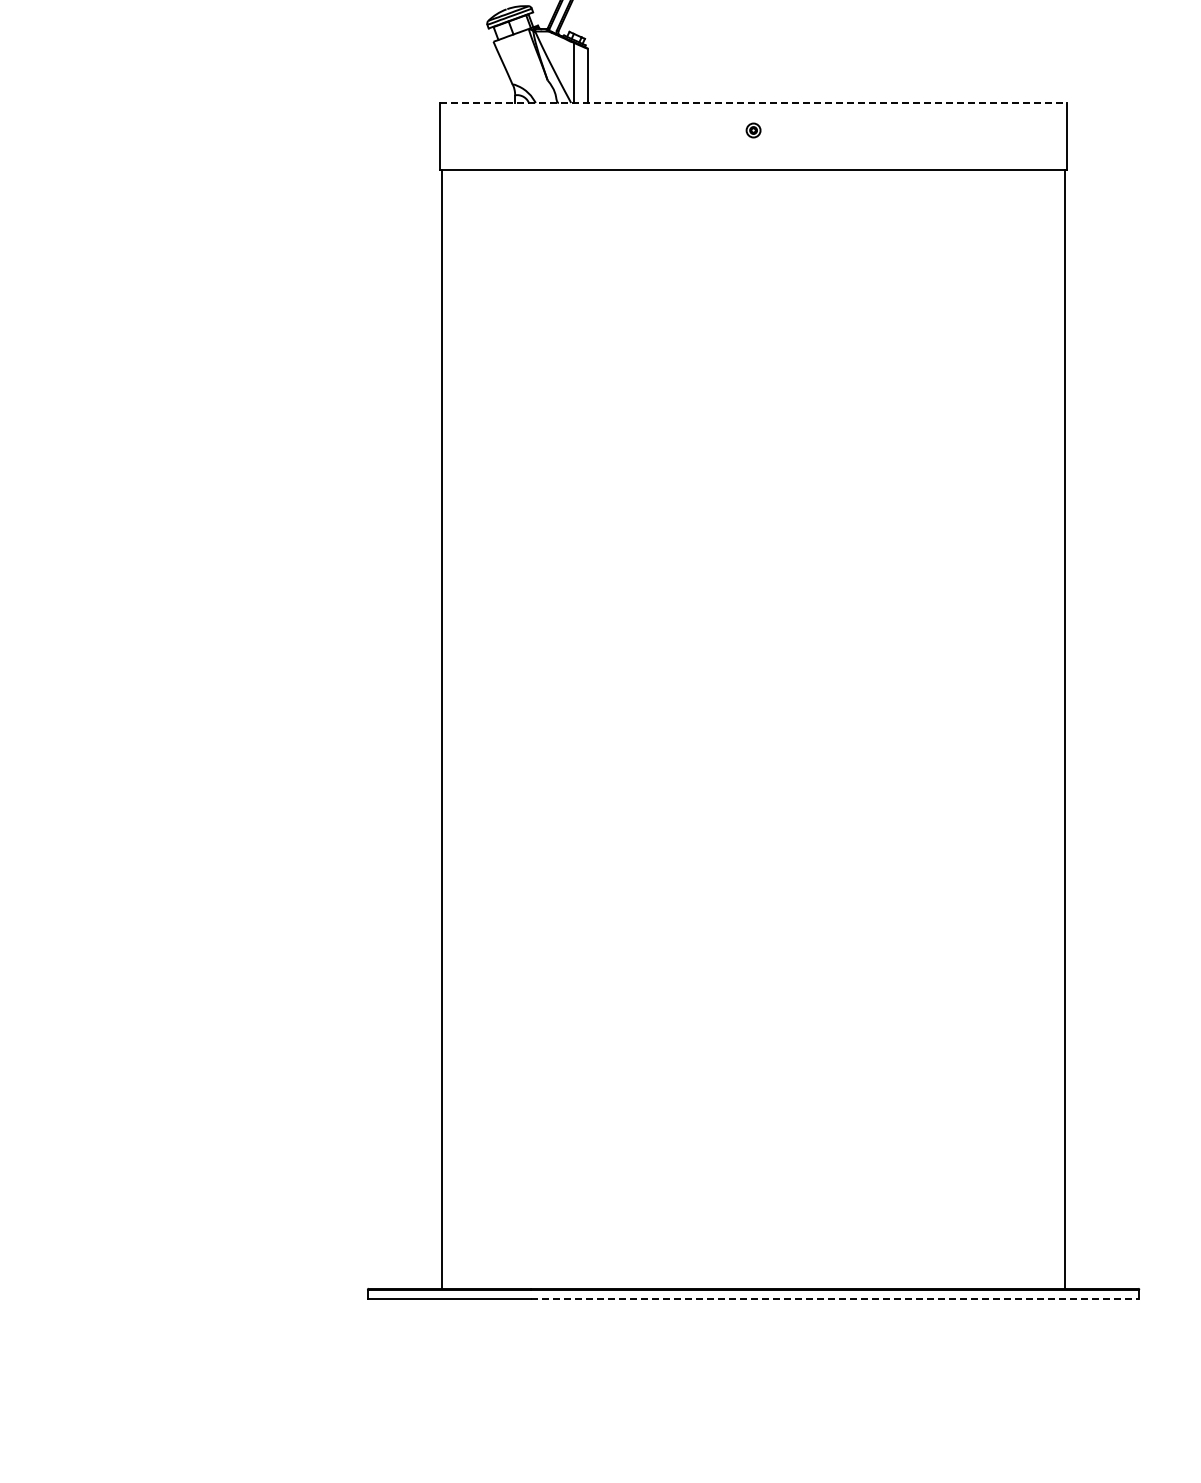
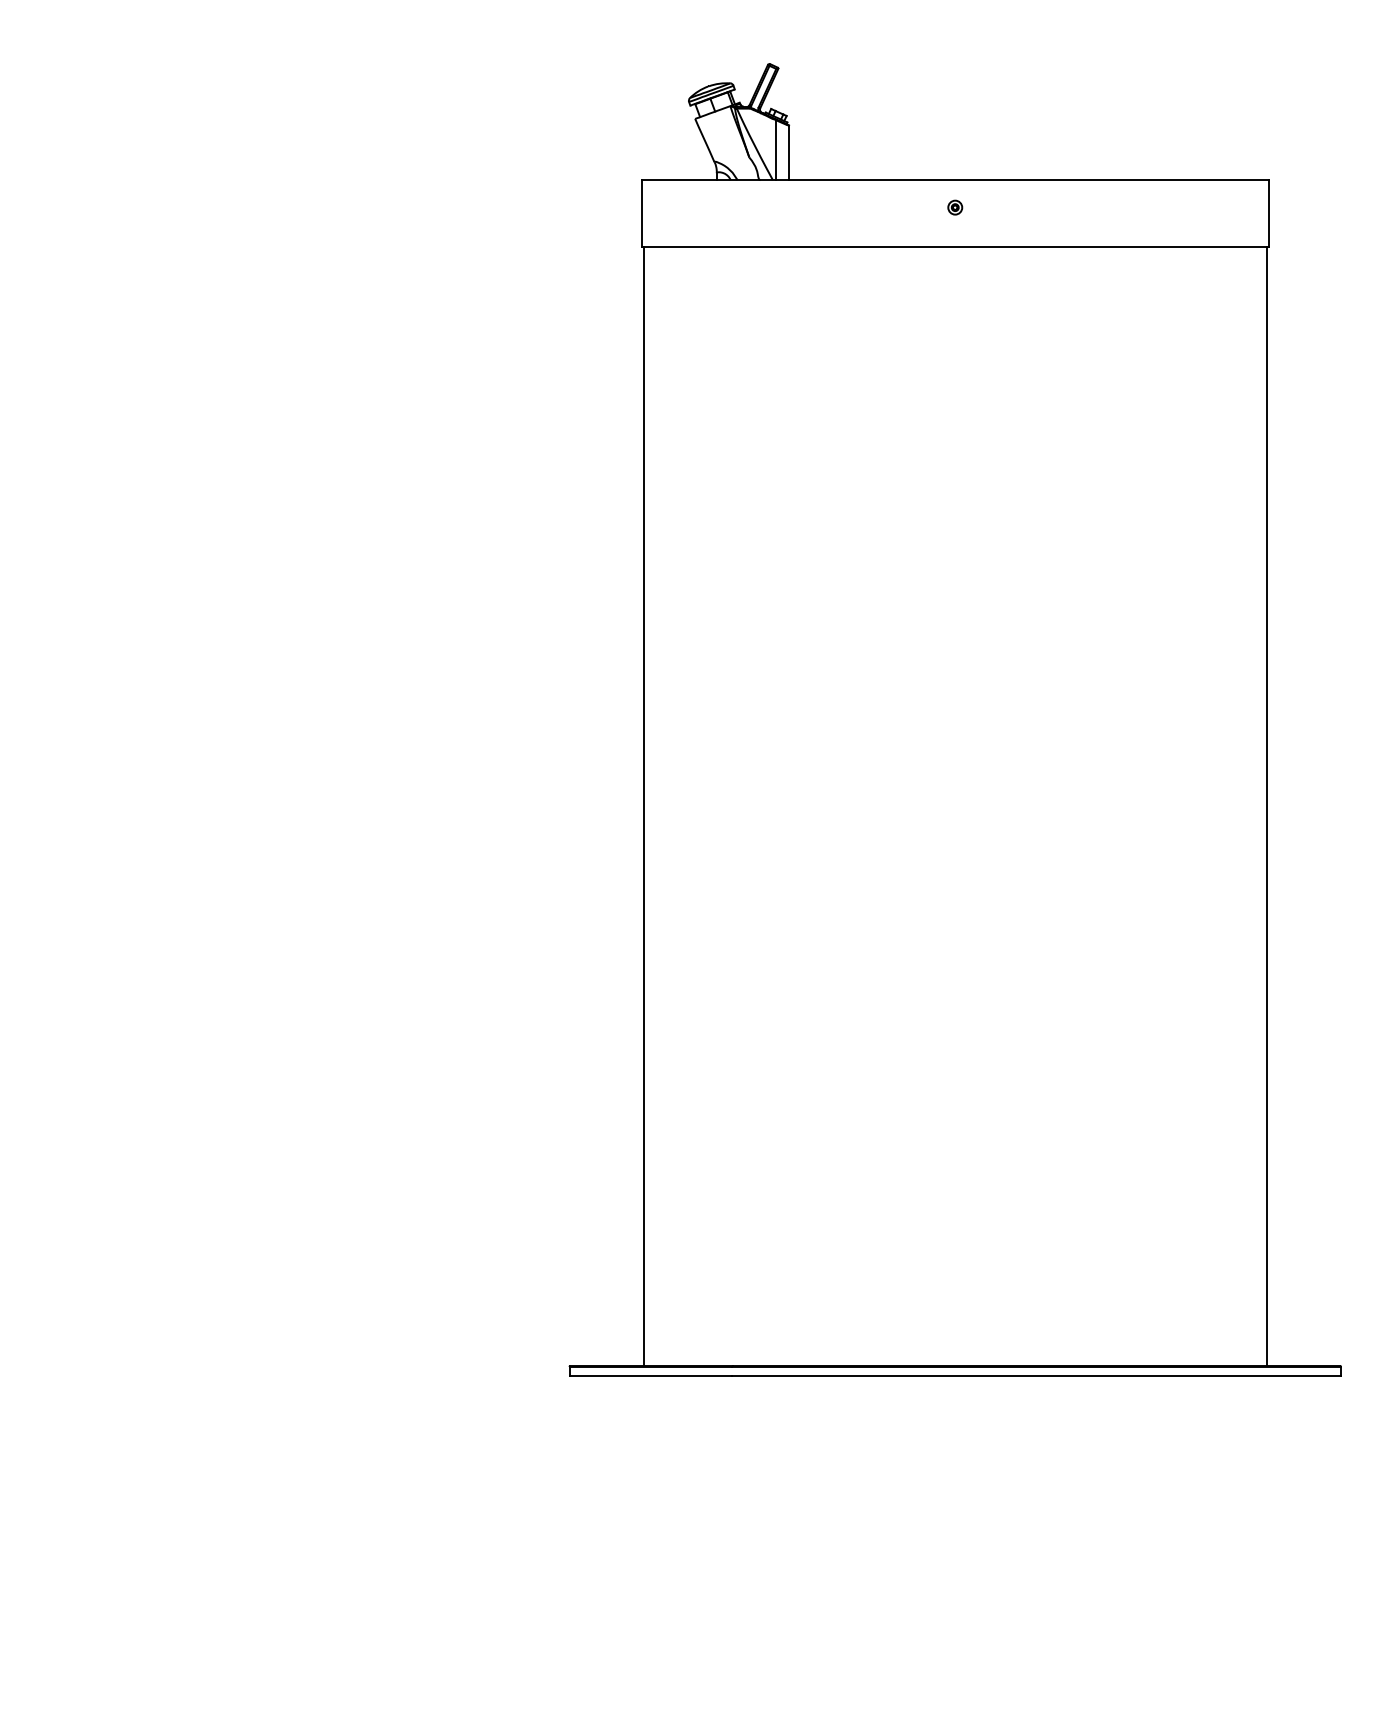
line: (753, 103) -> (955, 180), dashed -> solid
line: (835, 1299) -> (1037, 1376), dashed -> solid

